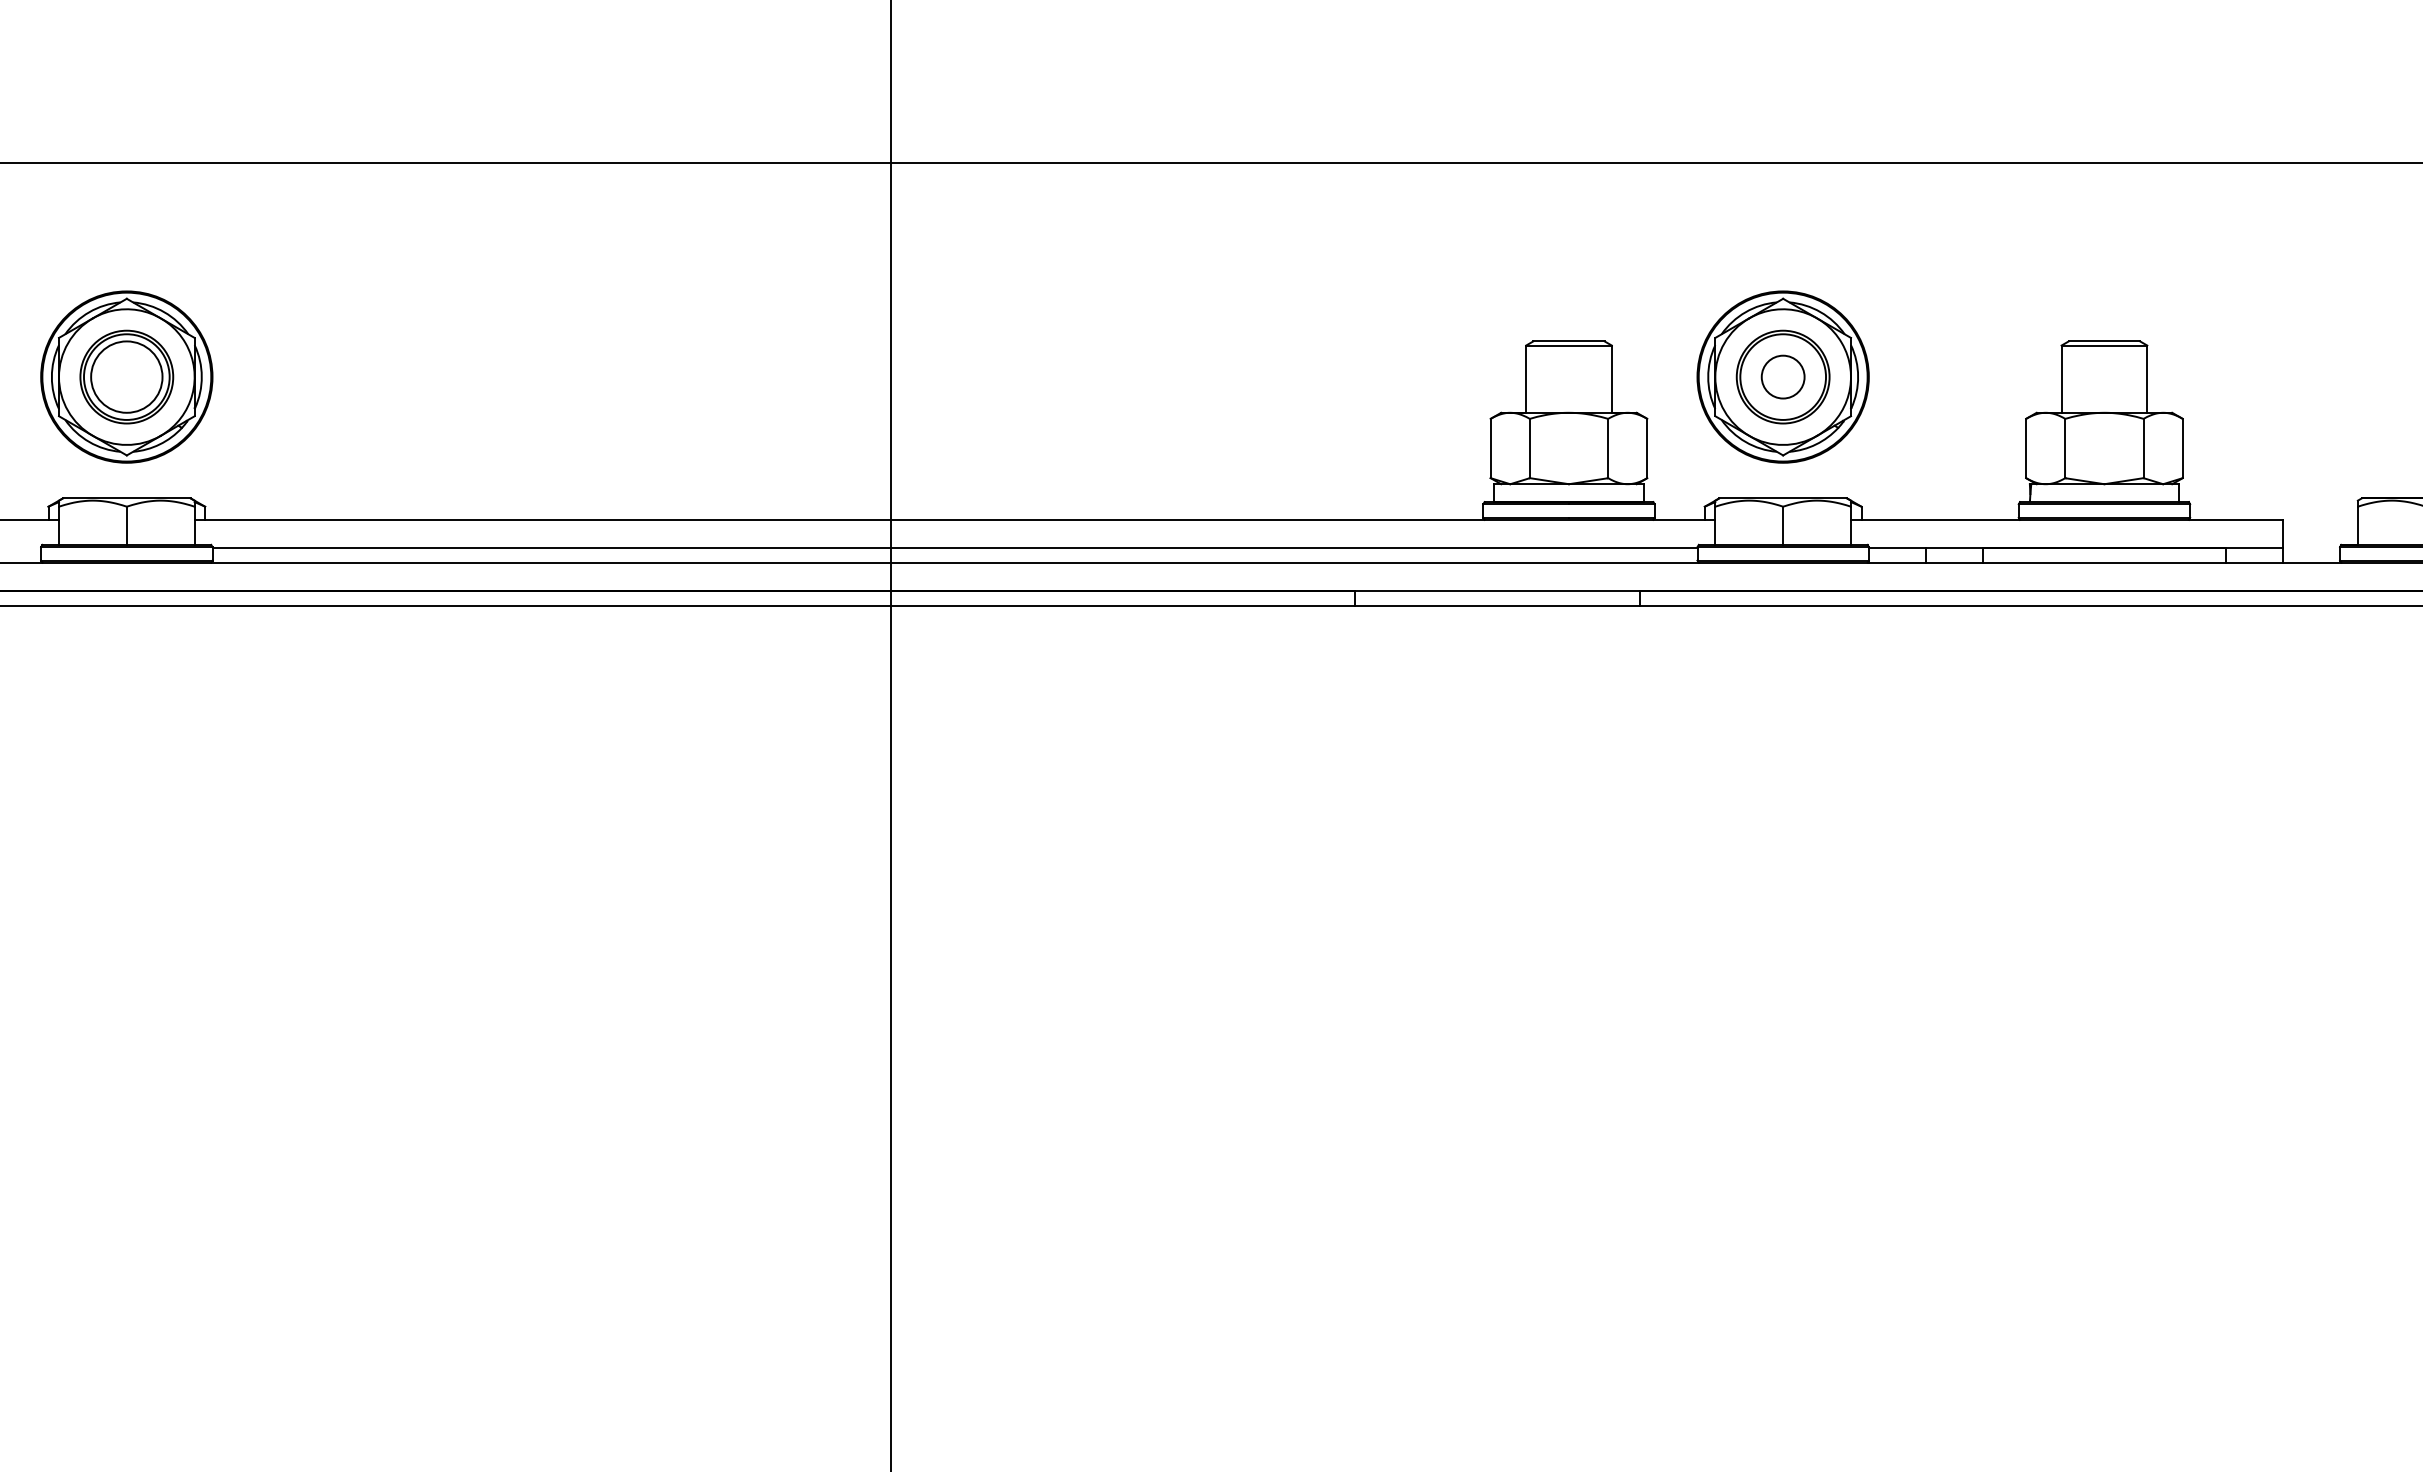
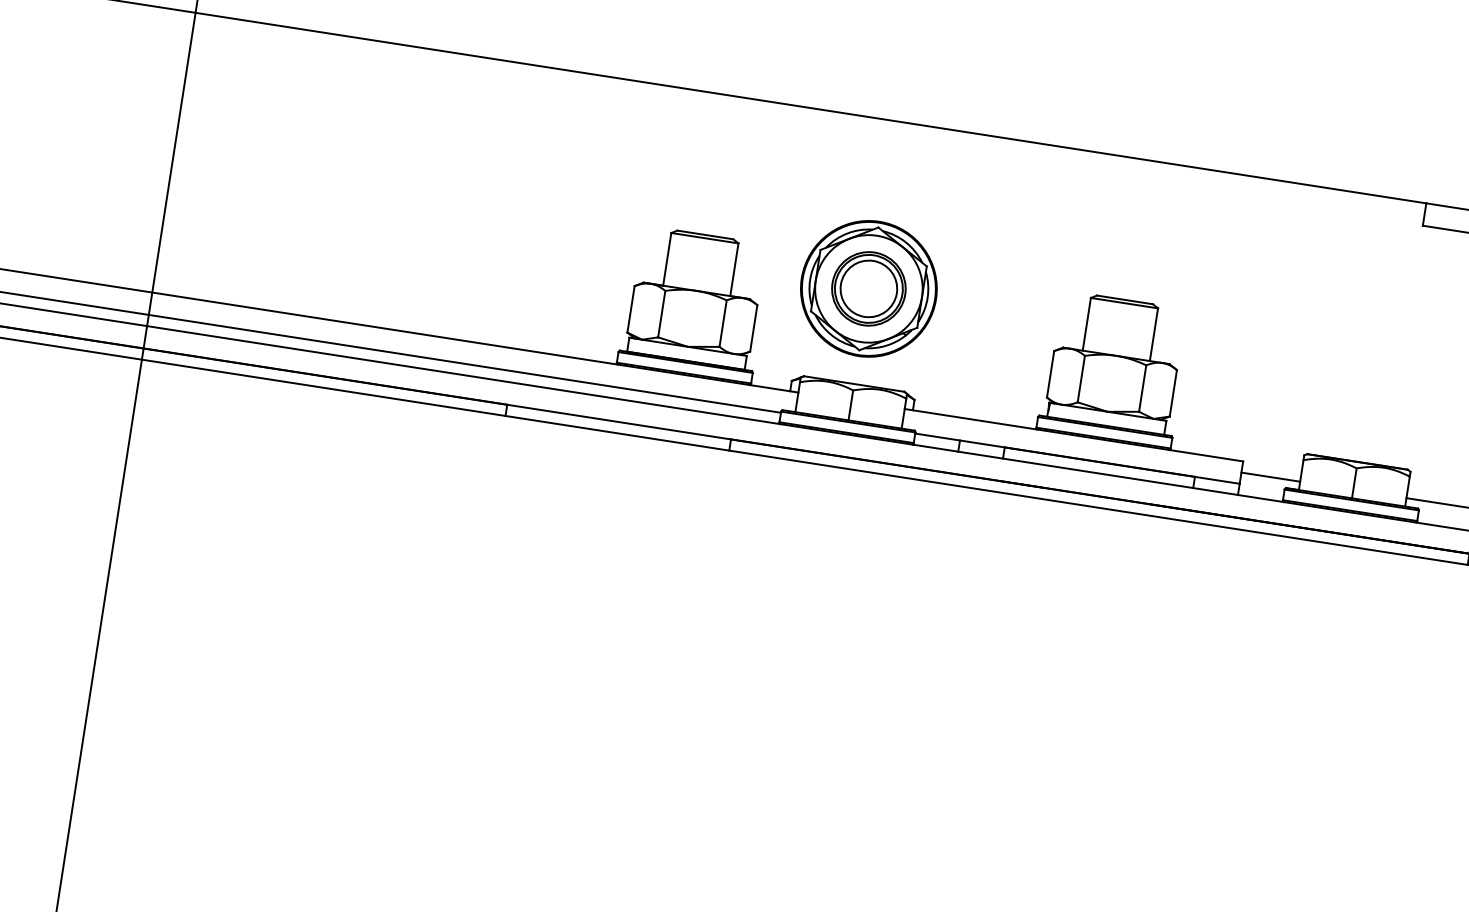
circle: (1782, 376) -> (868, 288), size x1.67
line: (2319, 534) -> (1270, 477), added

